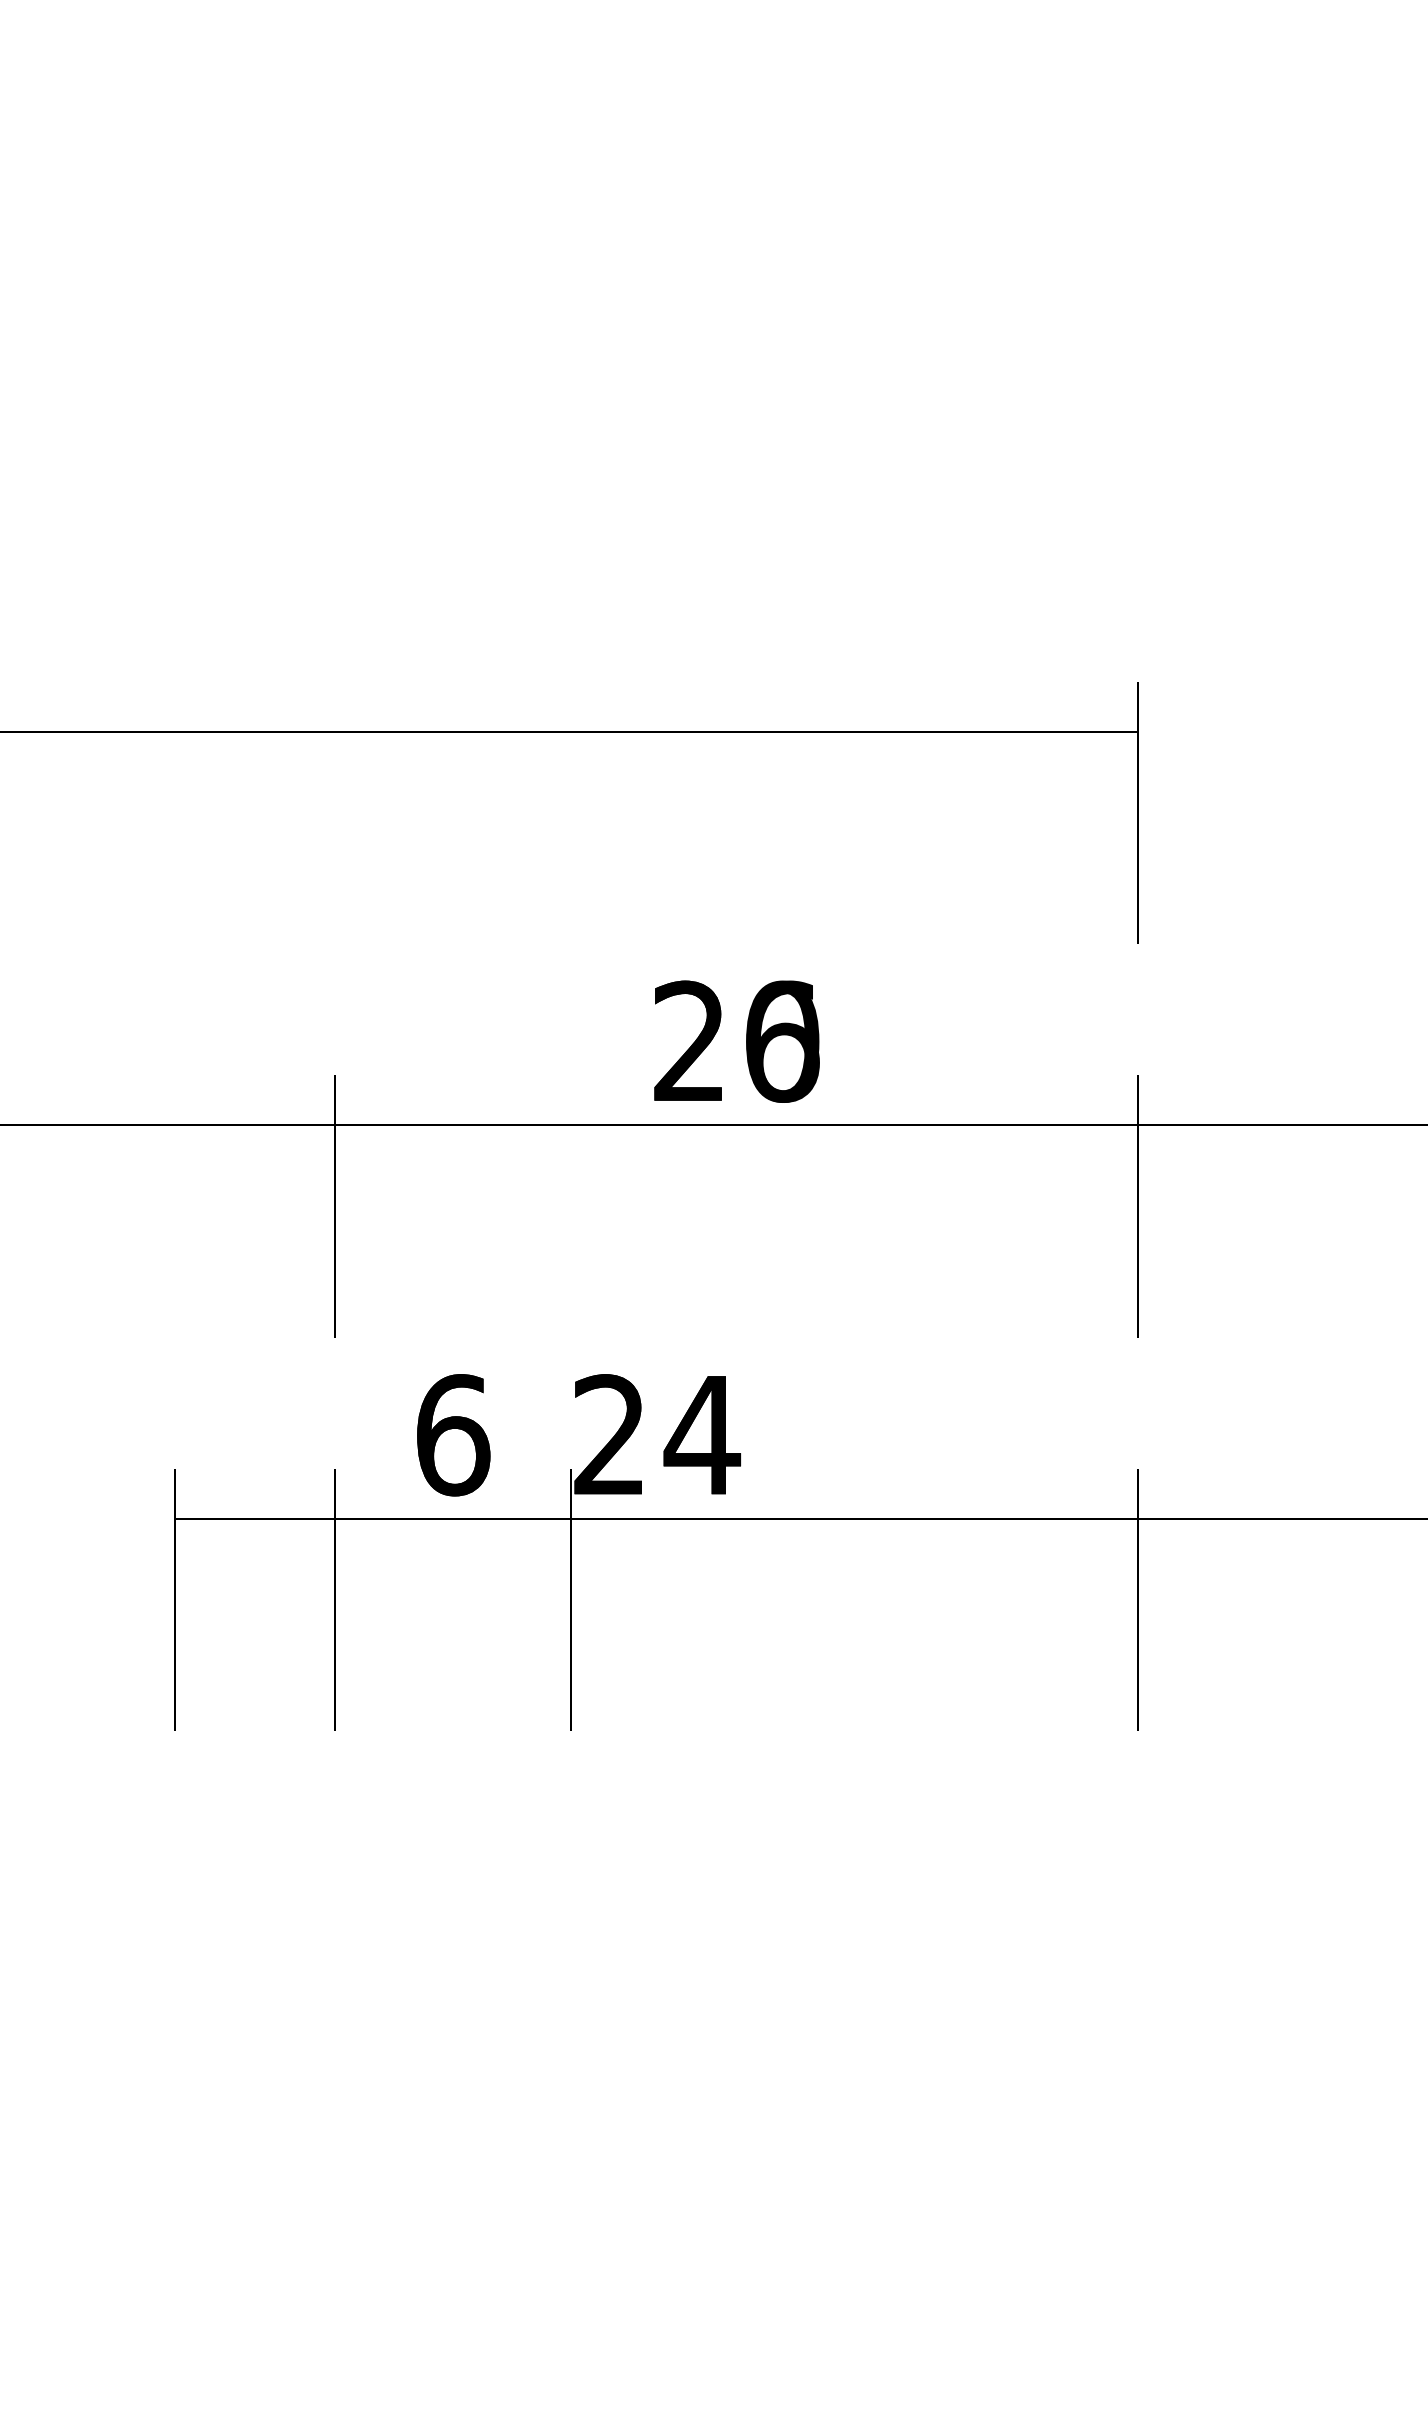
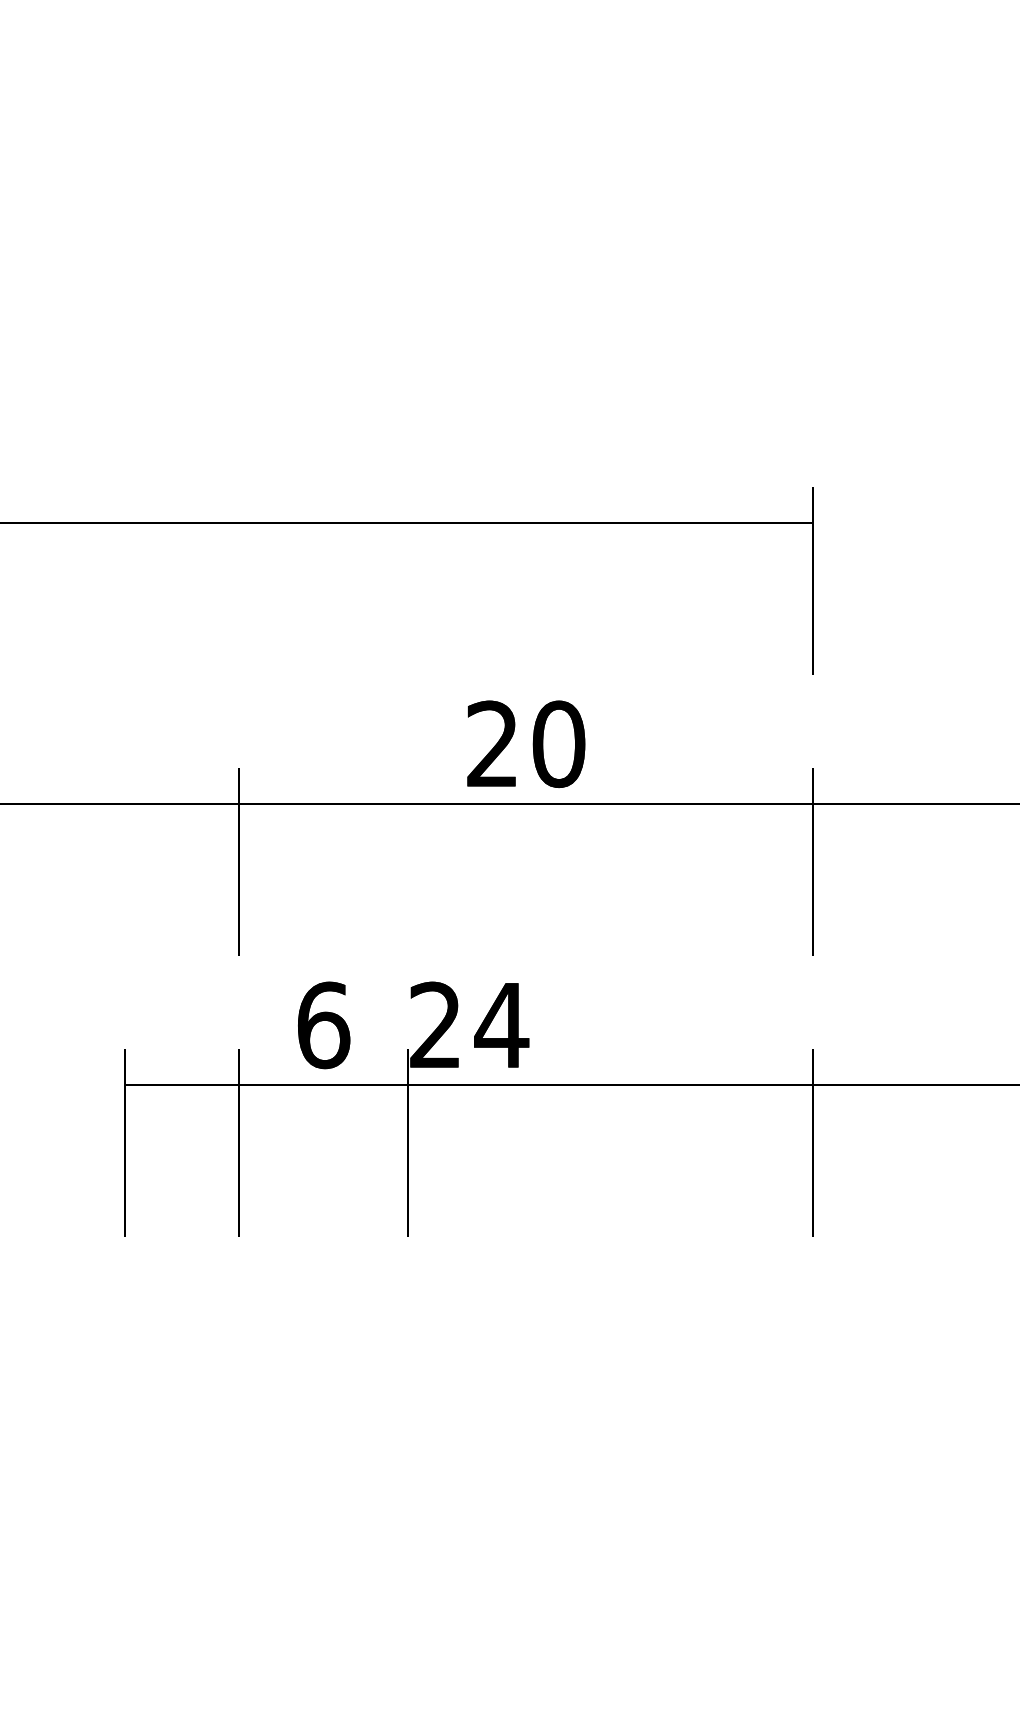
text: (783, 1040) -> (559, 743), 26 -> 20

